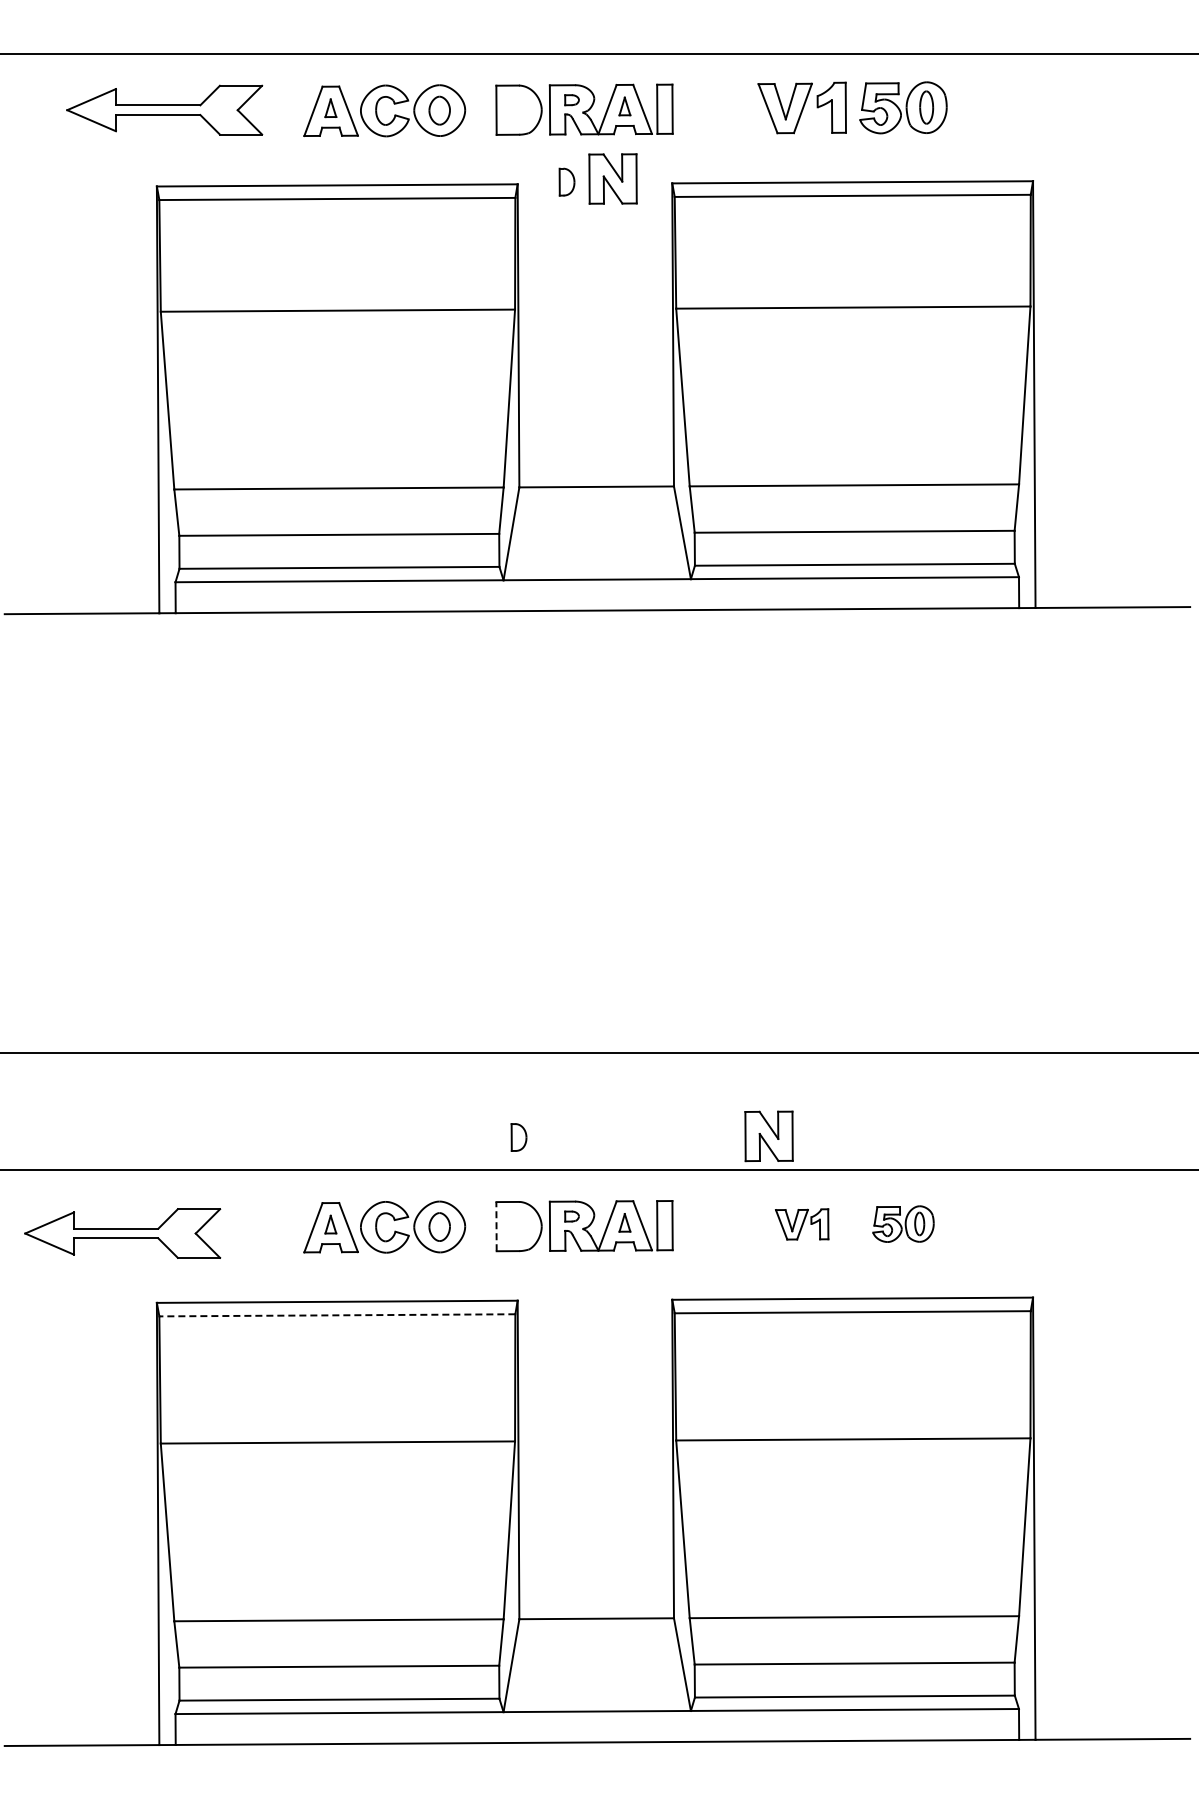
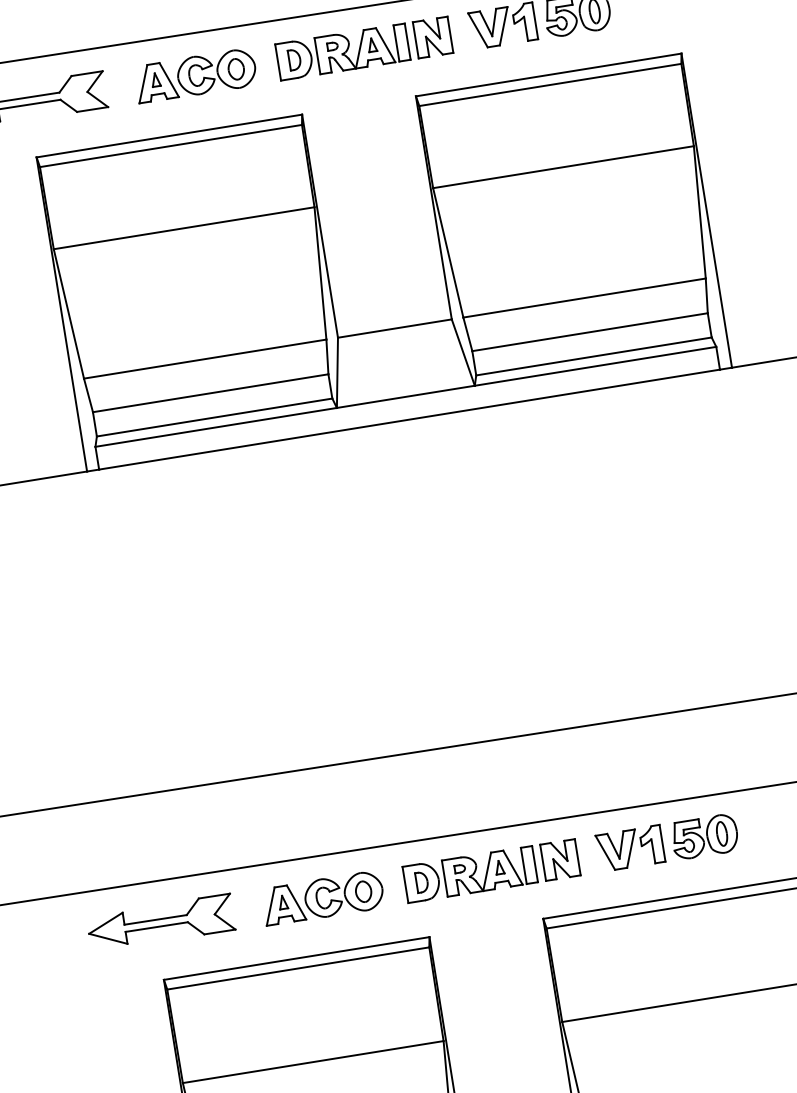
part: (612, 178) -> (432, 37), moved
part: (566, 181) -> (294, 59), moved
part: (768, 1136) -> (560, 860), moved
part: (518, 1137) -> (421, 882), moved
part: (903, 1223) -> (704, 836), size x1.43
part: (801, 1224) -> (629, 848), size x1.67
line: (496, 1226) -> (405, 884), dashed -> solid
part: (122, 1233) -> (160, 922), moved
line: (336, 1315) -> (297, 968), dashed -> solid

